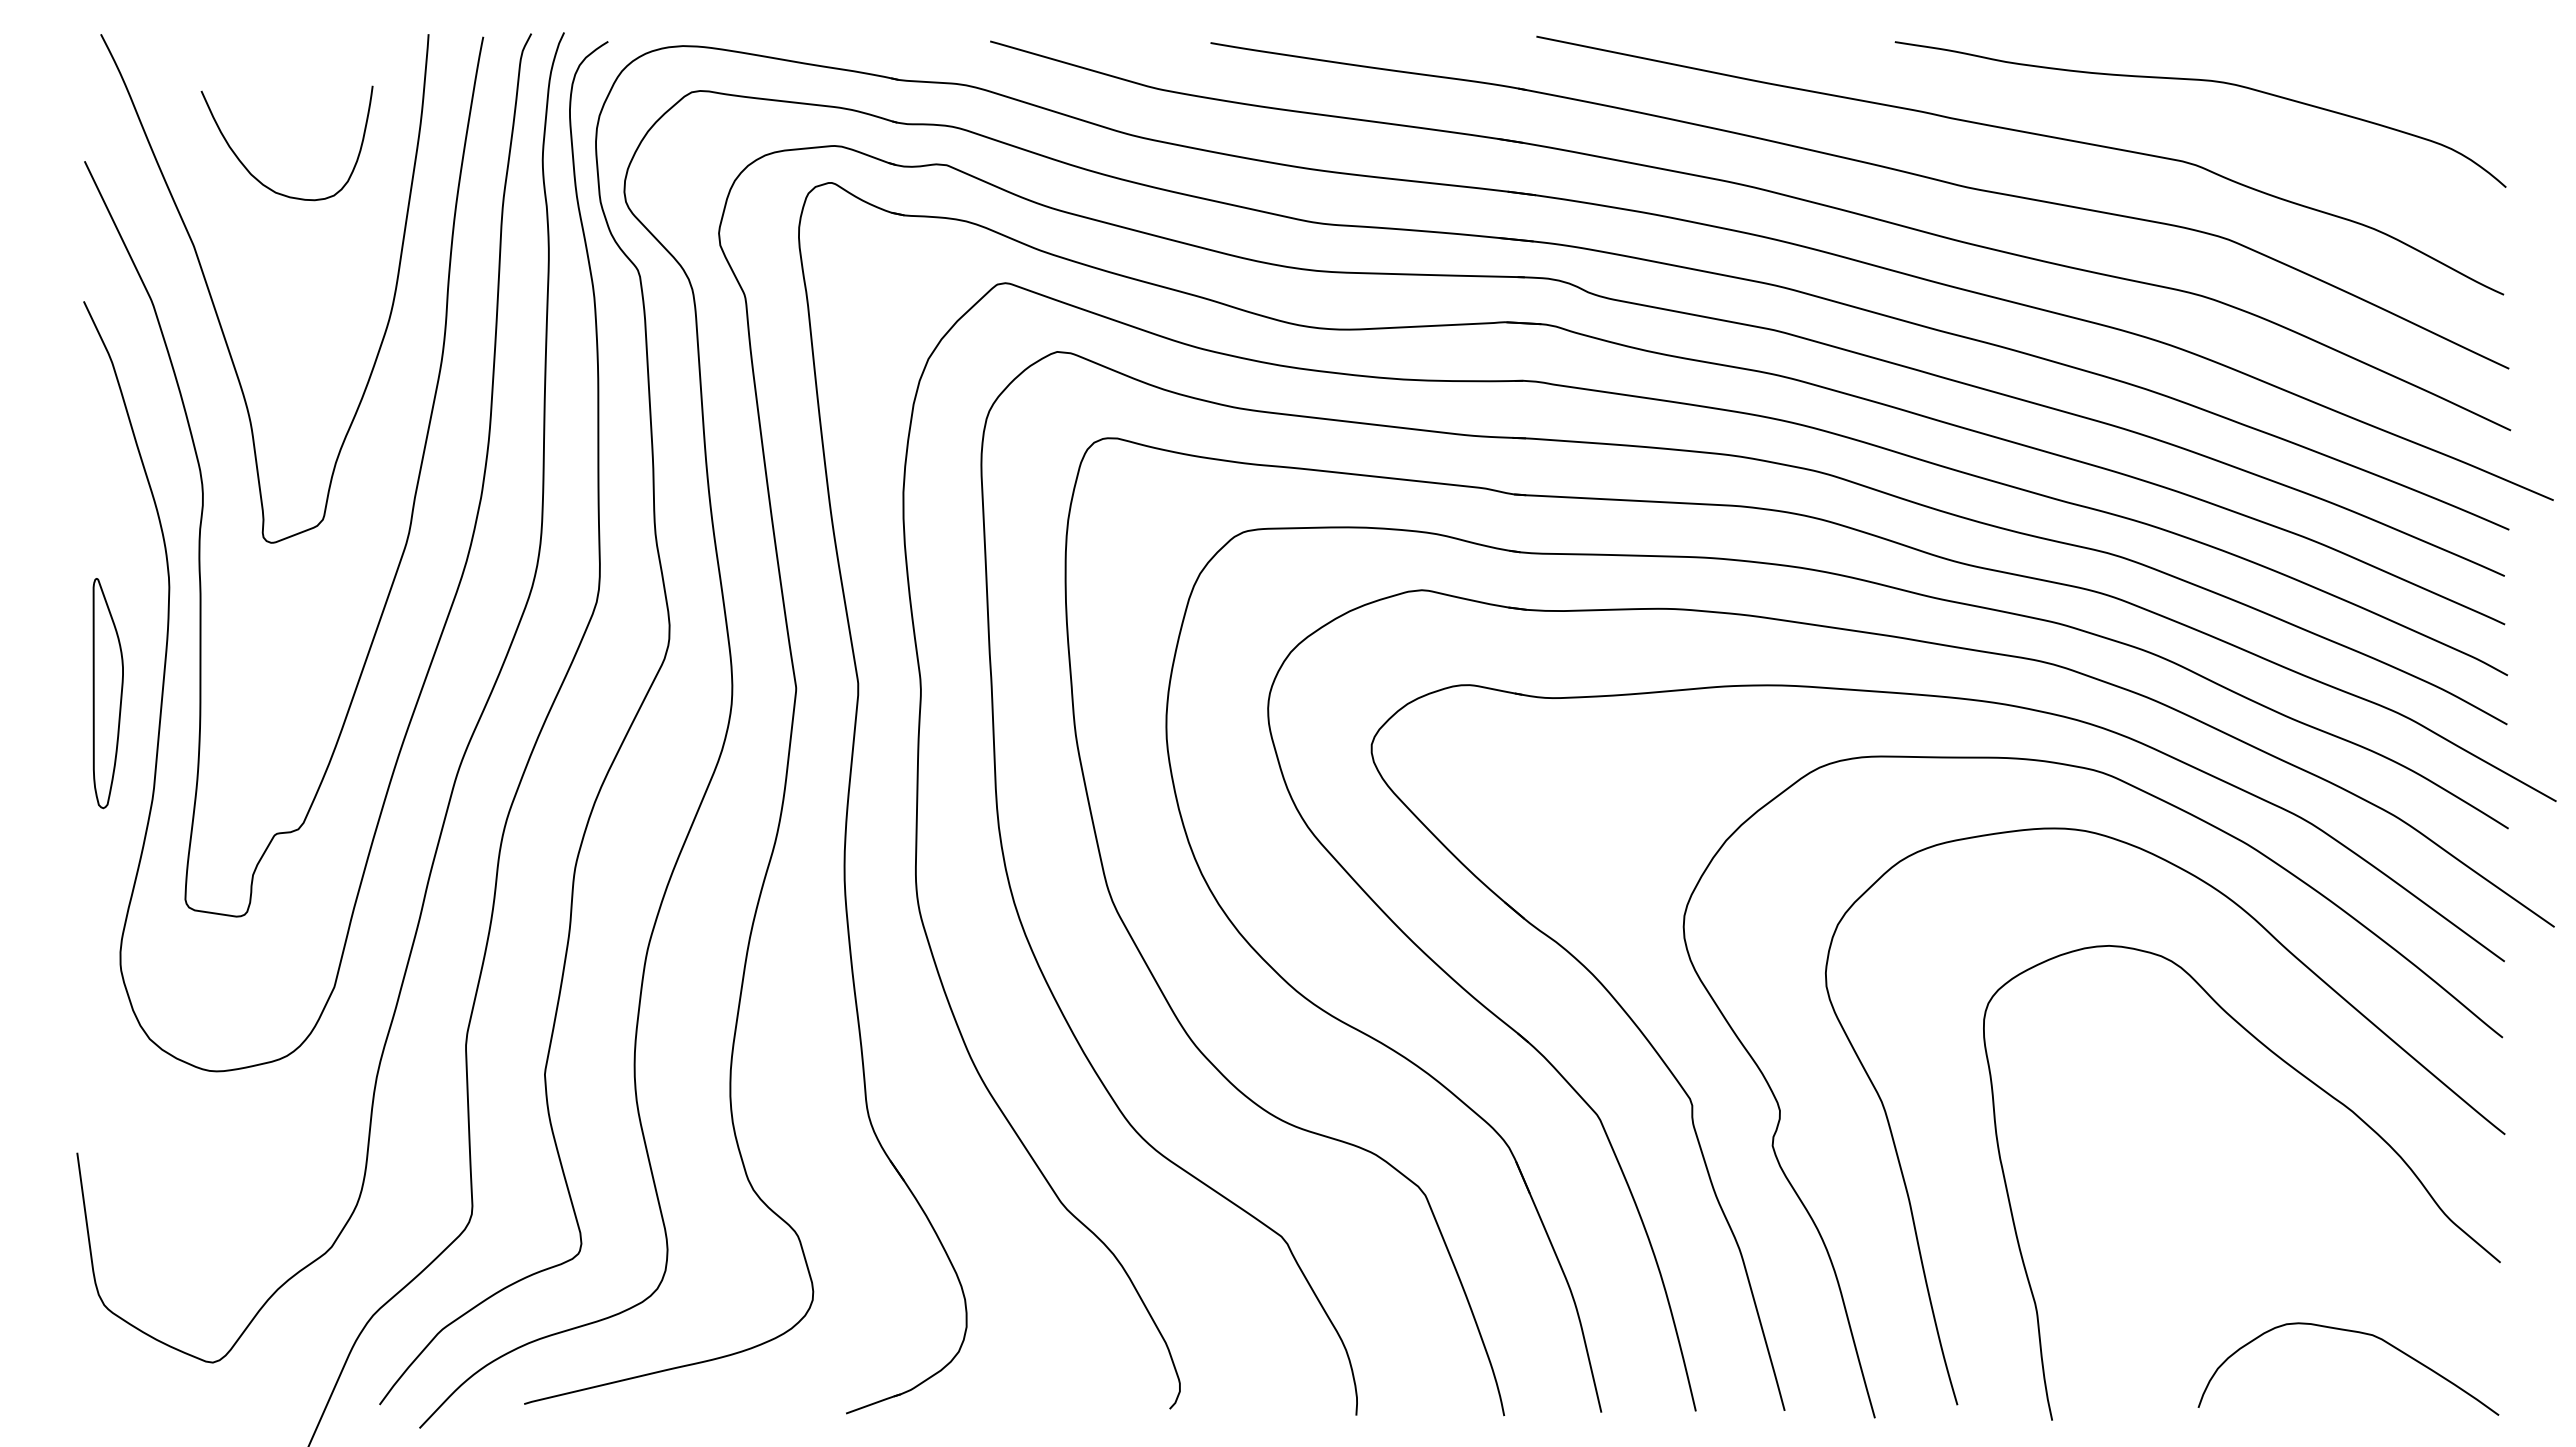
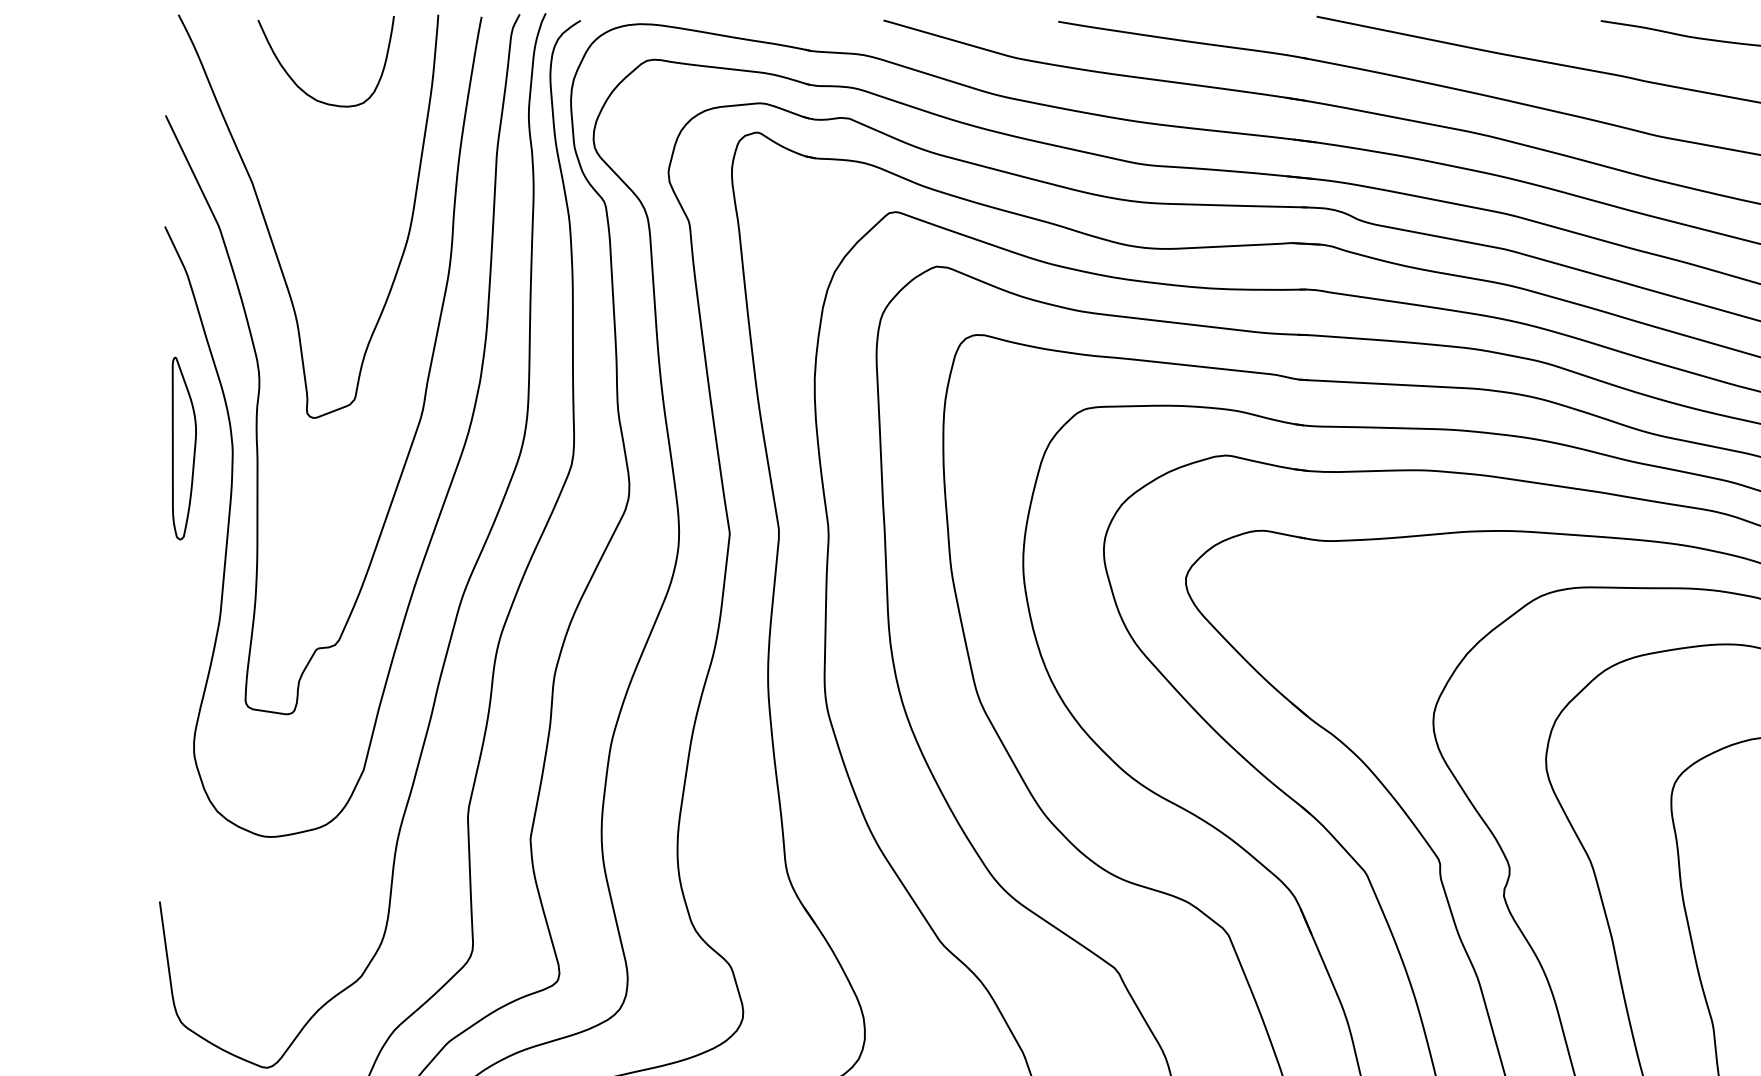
curve: (255, 176) -> (301, 87), moved
part: (107, 693) -> (183, 448), moved

